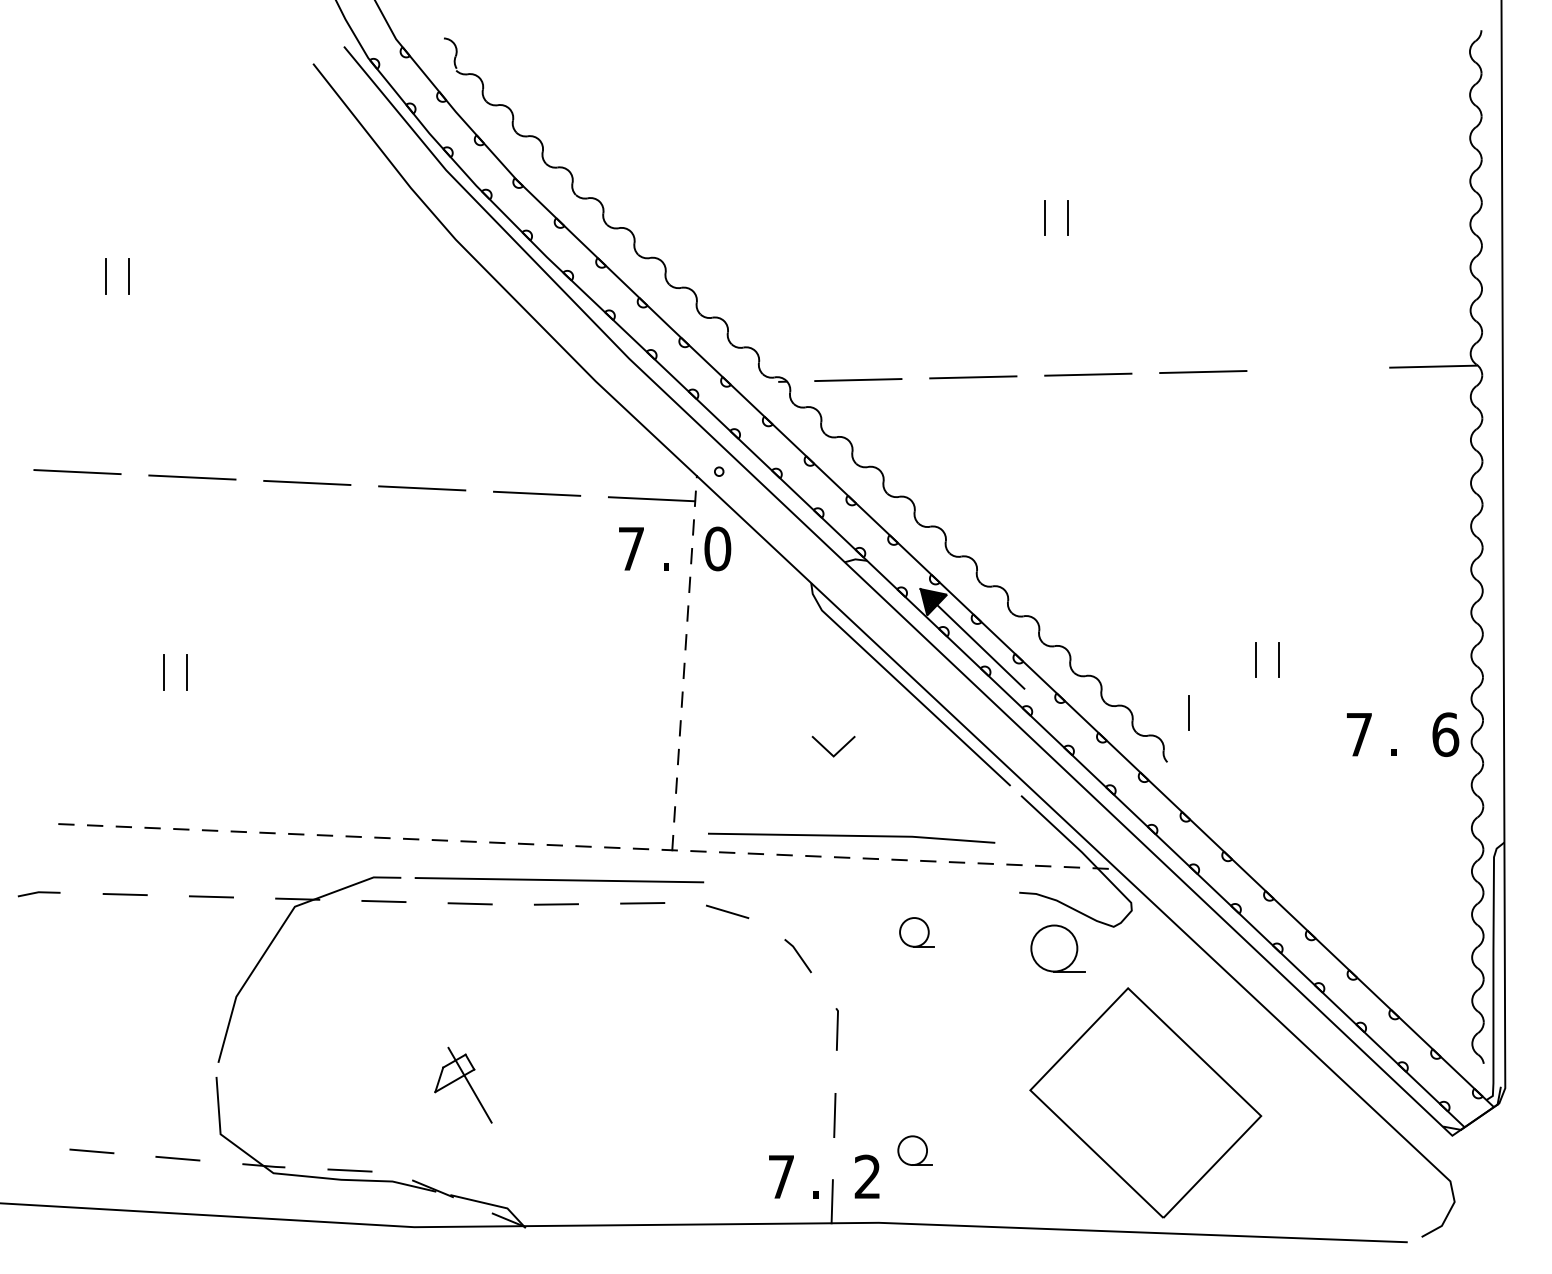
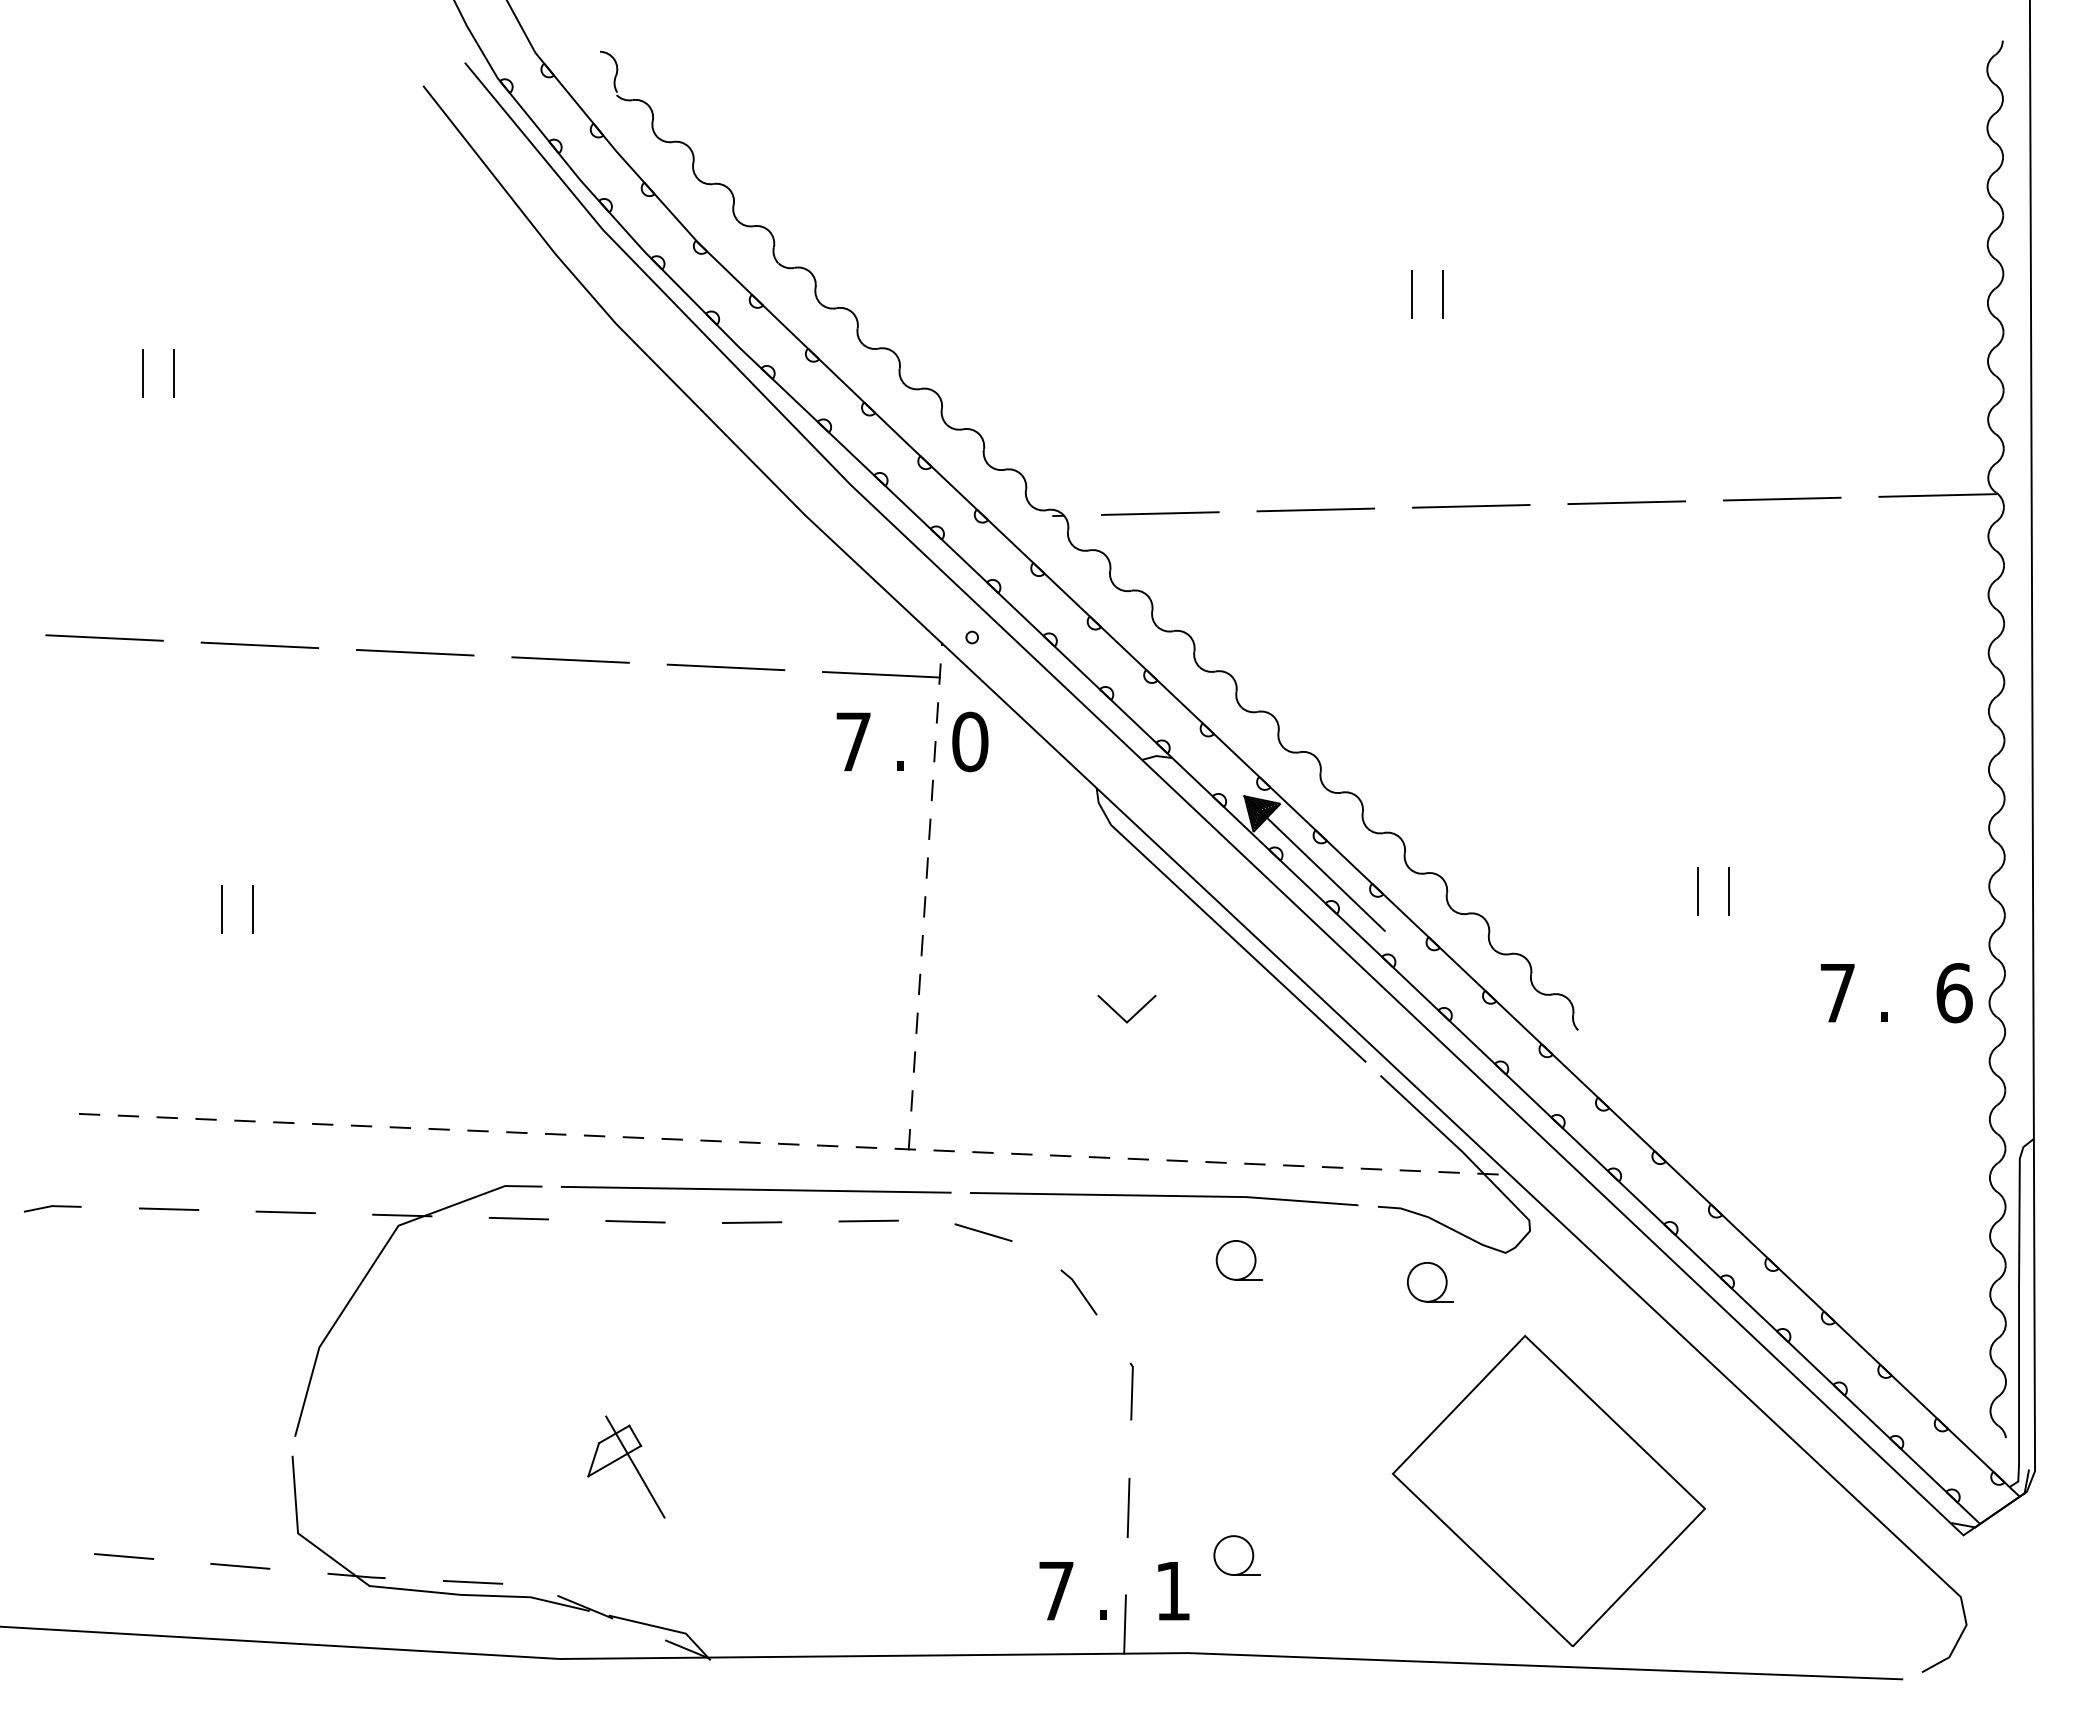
line: (1317, 368) -> (1781, 498), added
line: (1188, 712) -> (1606, 963), removed
line: (851, 836) -> (1164, 1196), moved
part: (1058, 948) -> (1430, 1282), size x0.62
text: (867, 1176) -> (1172, 1590), 2 -> 1

